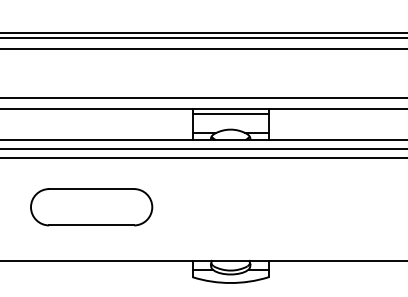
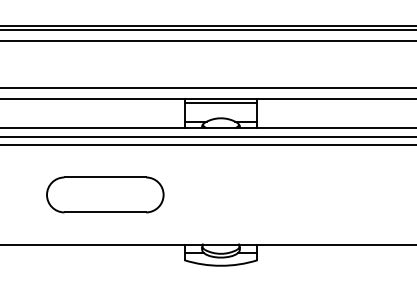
part: (91, 206) -> (105, 194), moved

